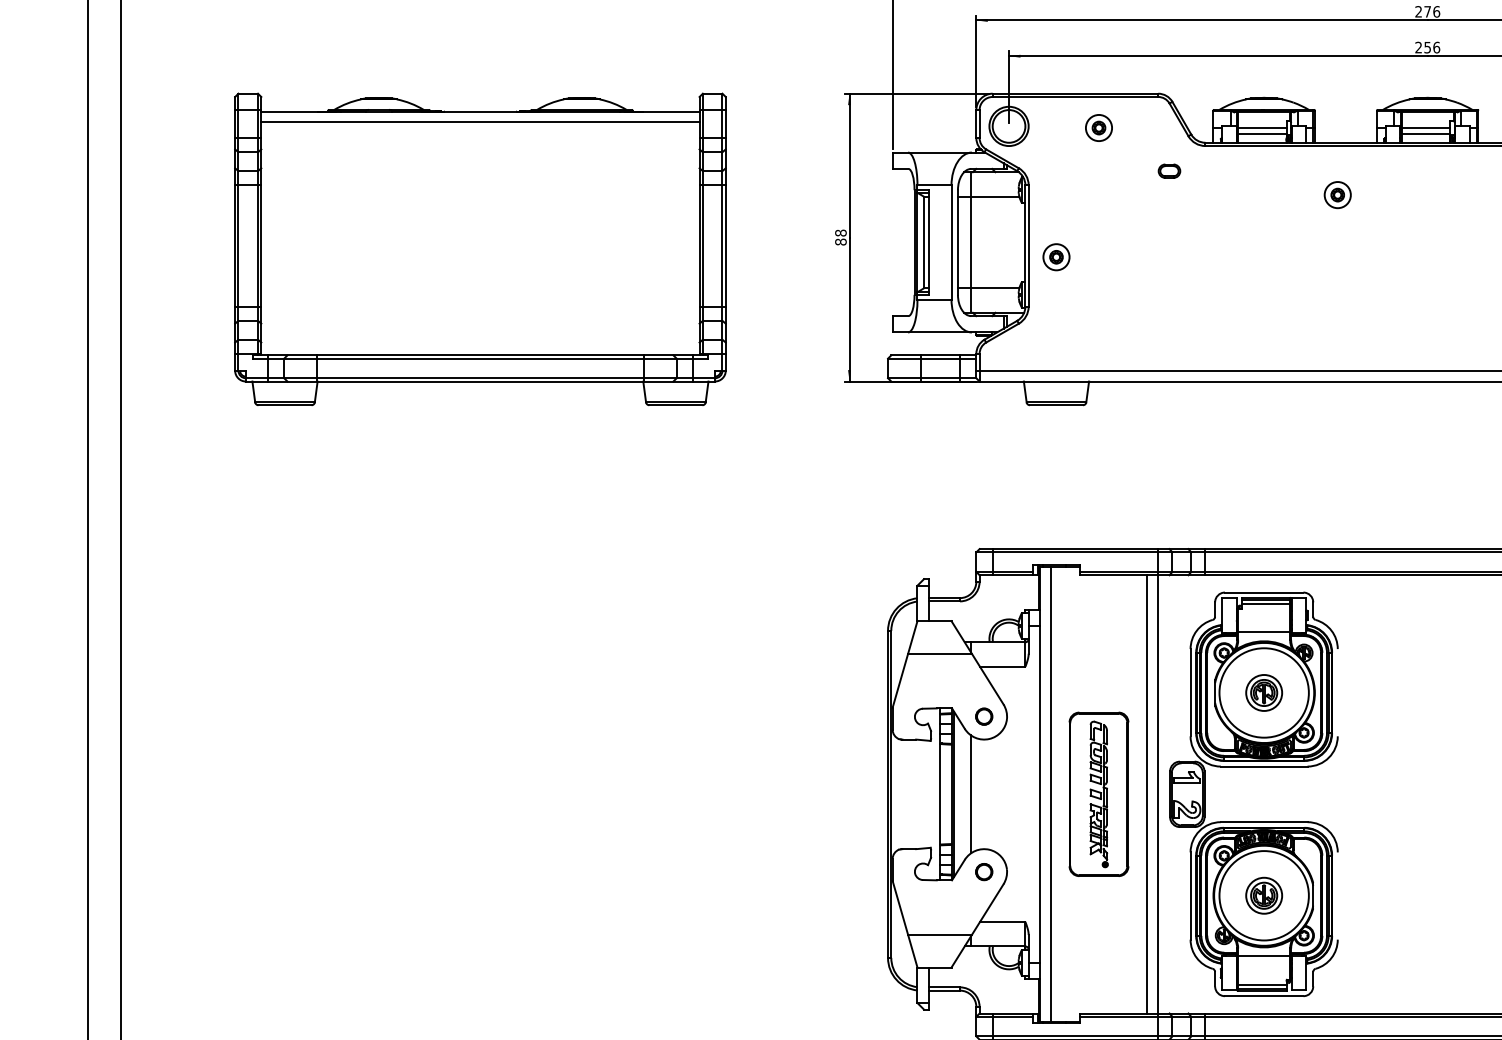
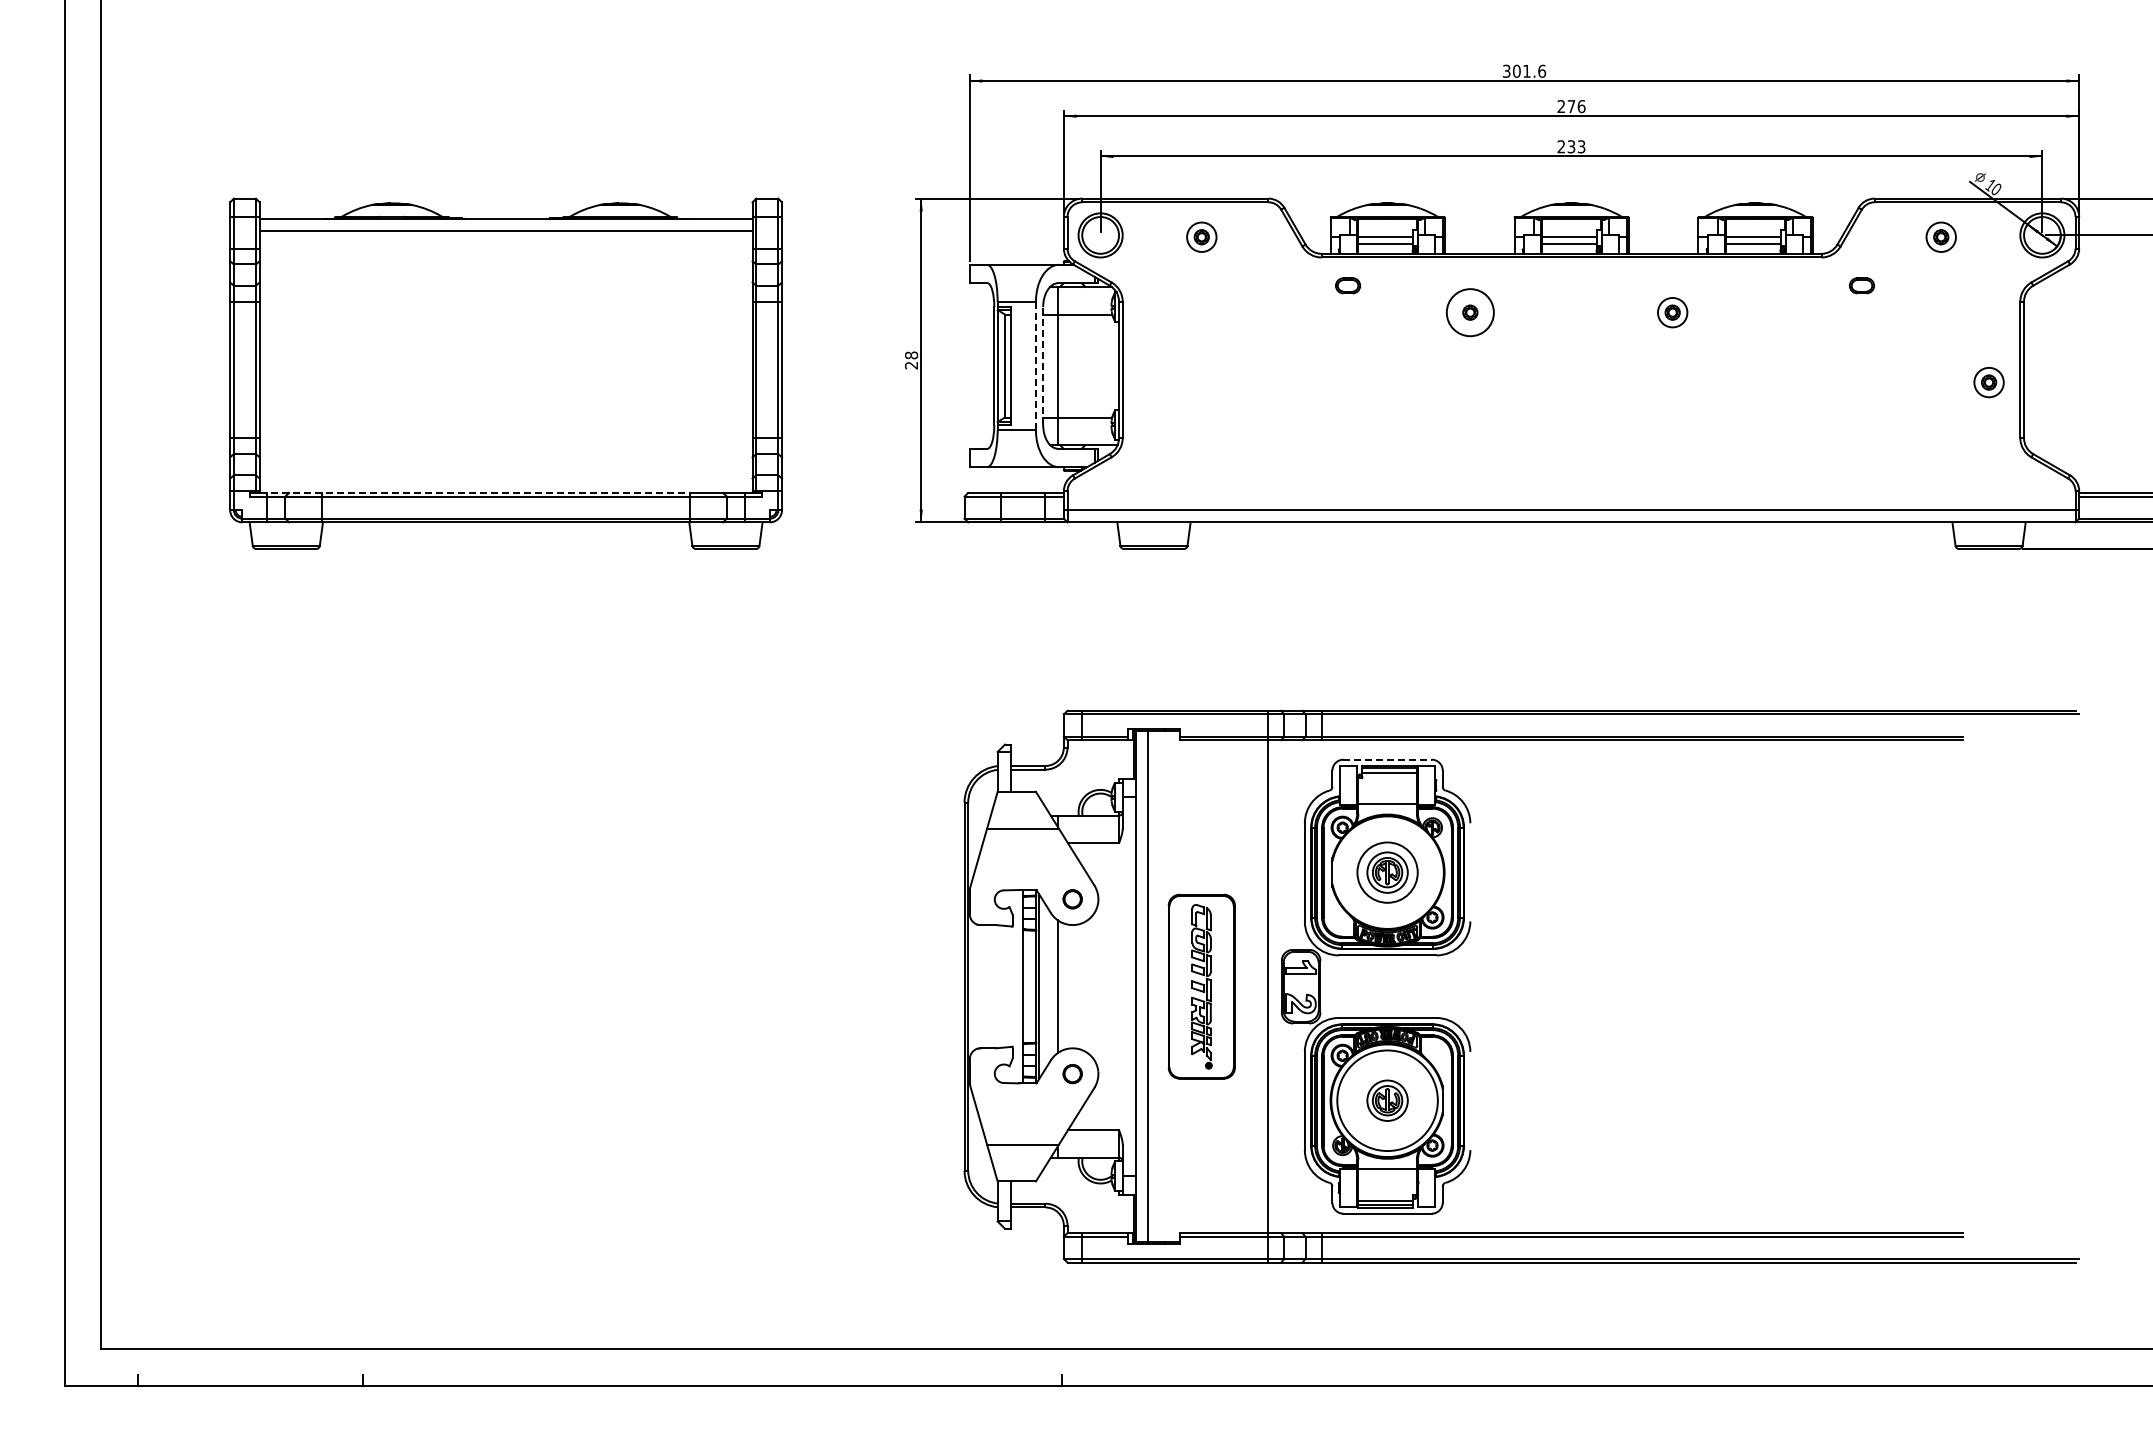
text: (1432, 47) -> (1576, 146), 256 -> 233
part: (1169, 170) -> (1348, 285), moved
circle: (1337, 194) -> (1470, 312), size x1.6
text: (840, 242) -> (911, 365), 88 -> 28
line: (951, 242) -> (1035, 366), solid -> dashed
line: (958, 242) -> (1043, 366), solid -> dashed
part: (1056, 257) -> (1153, 382), removed
line: (453, 354) -> (475, 492), solid -> dashed
line: (1264, 592) -> (1388, 759), solid -> dashed
circle: (1264, 692) -> (1387, 872), size x0.6
line: (1146, 794) -> (1255, 986), removed

